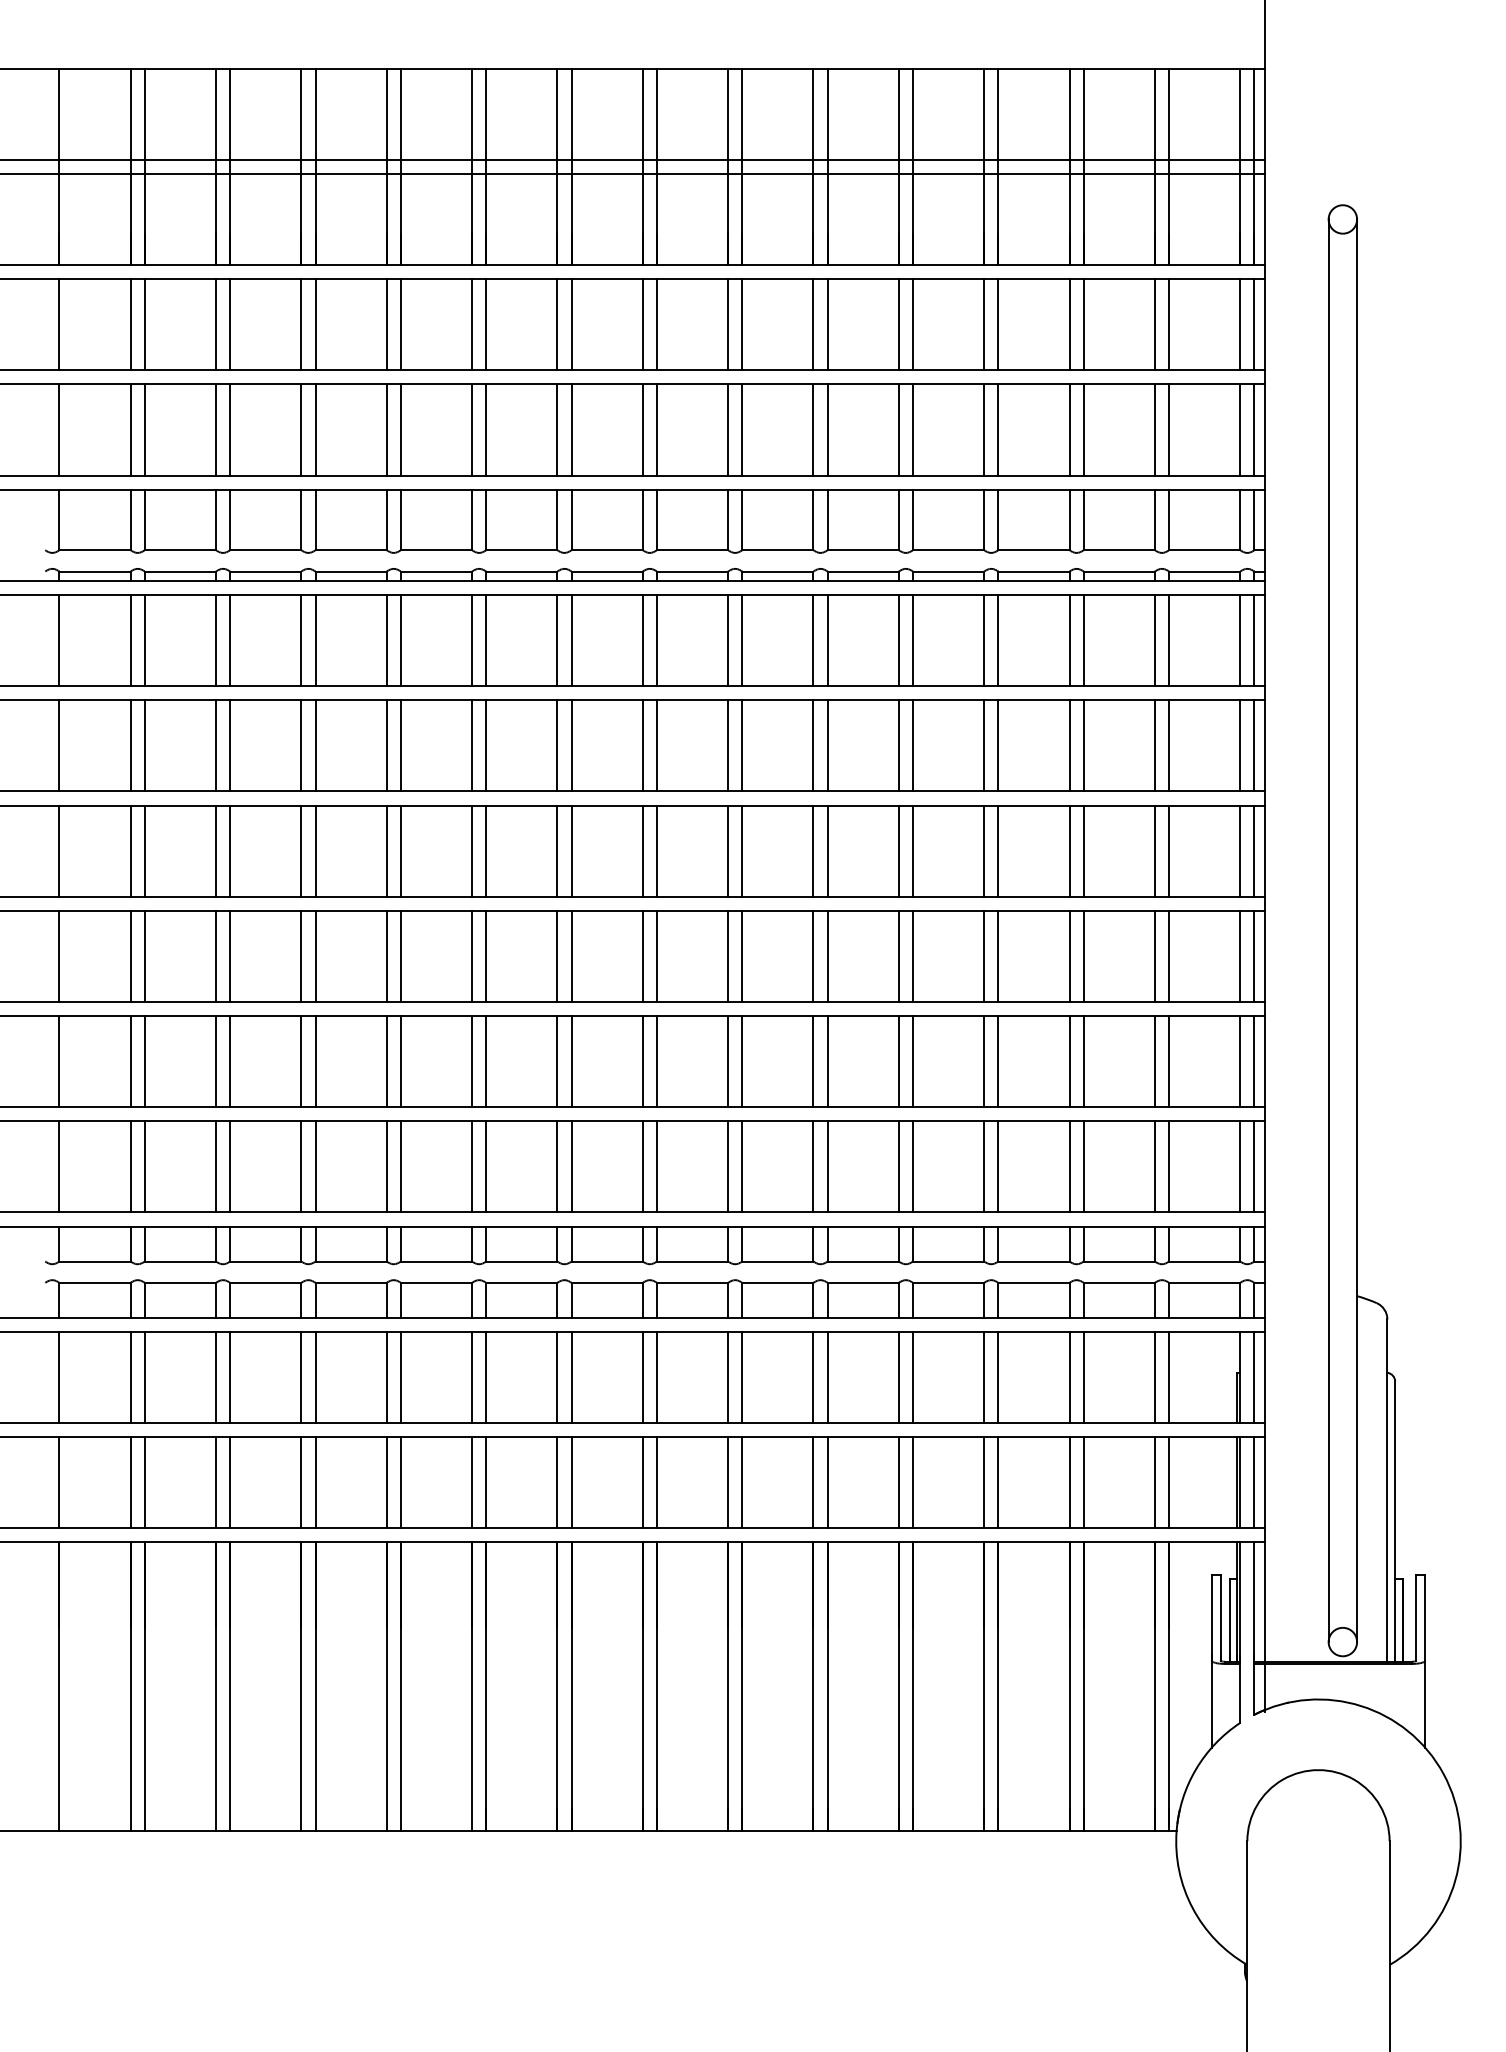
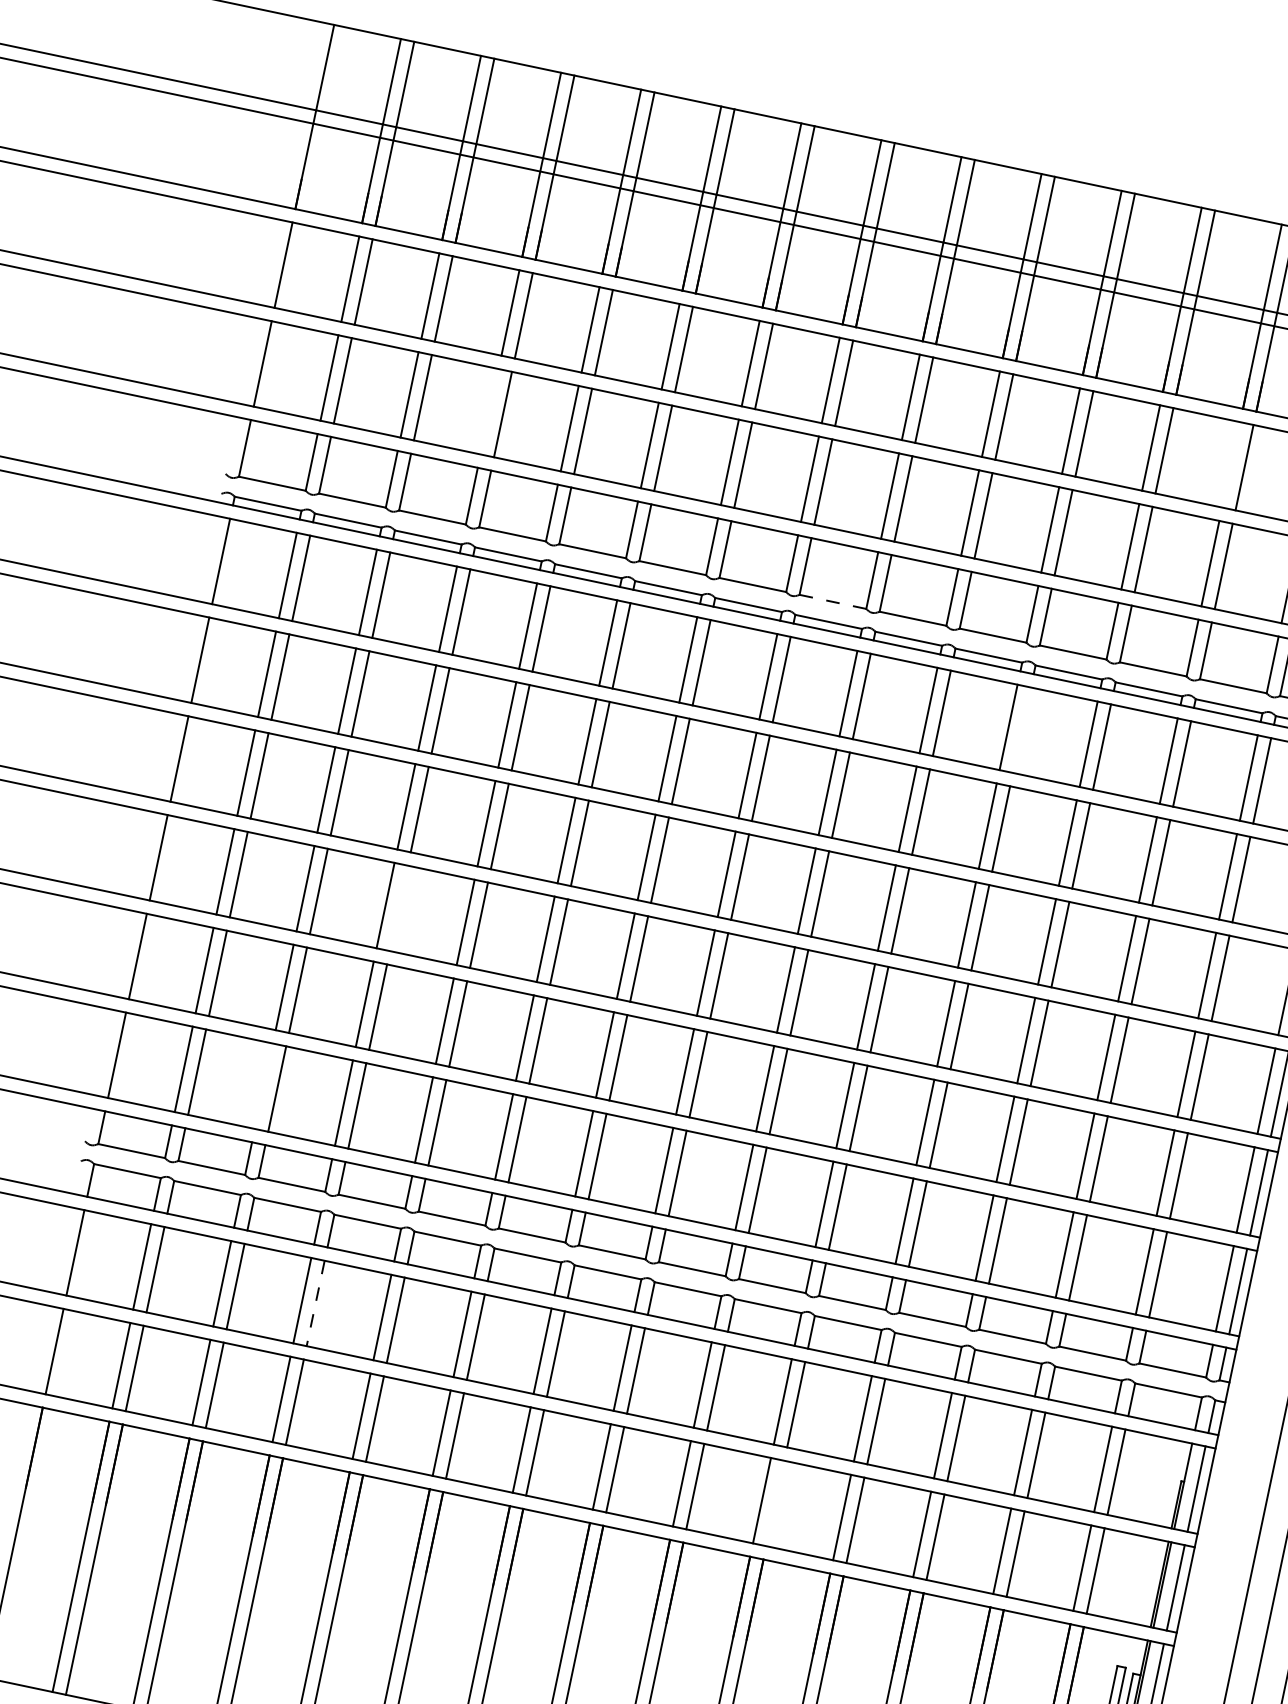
line: (1069, 324) -> (1231, 464), removed
line: (301, 429) -> (489, 411), removed
line: (692, 550) -> (832, 602), solid -> dashed
line: (913, 640) -> (1022, 730), removed
line: (315, 955) -> (399, 907), removed
line: (215, 1166) -> (263, 1085), removed
line: (315, 1377) -> (315, 1303), solid -> dashed
line: (827, 1482) -> (775, 1503), removed

